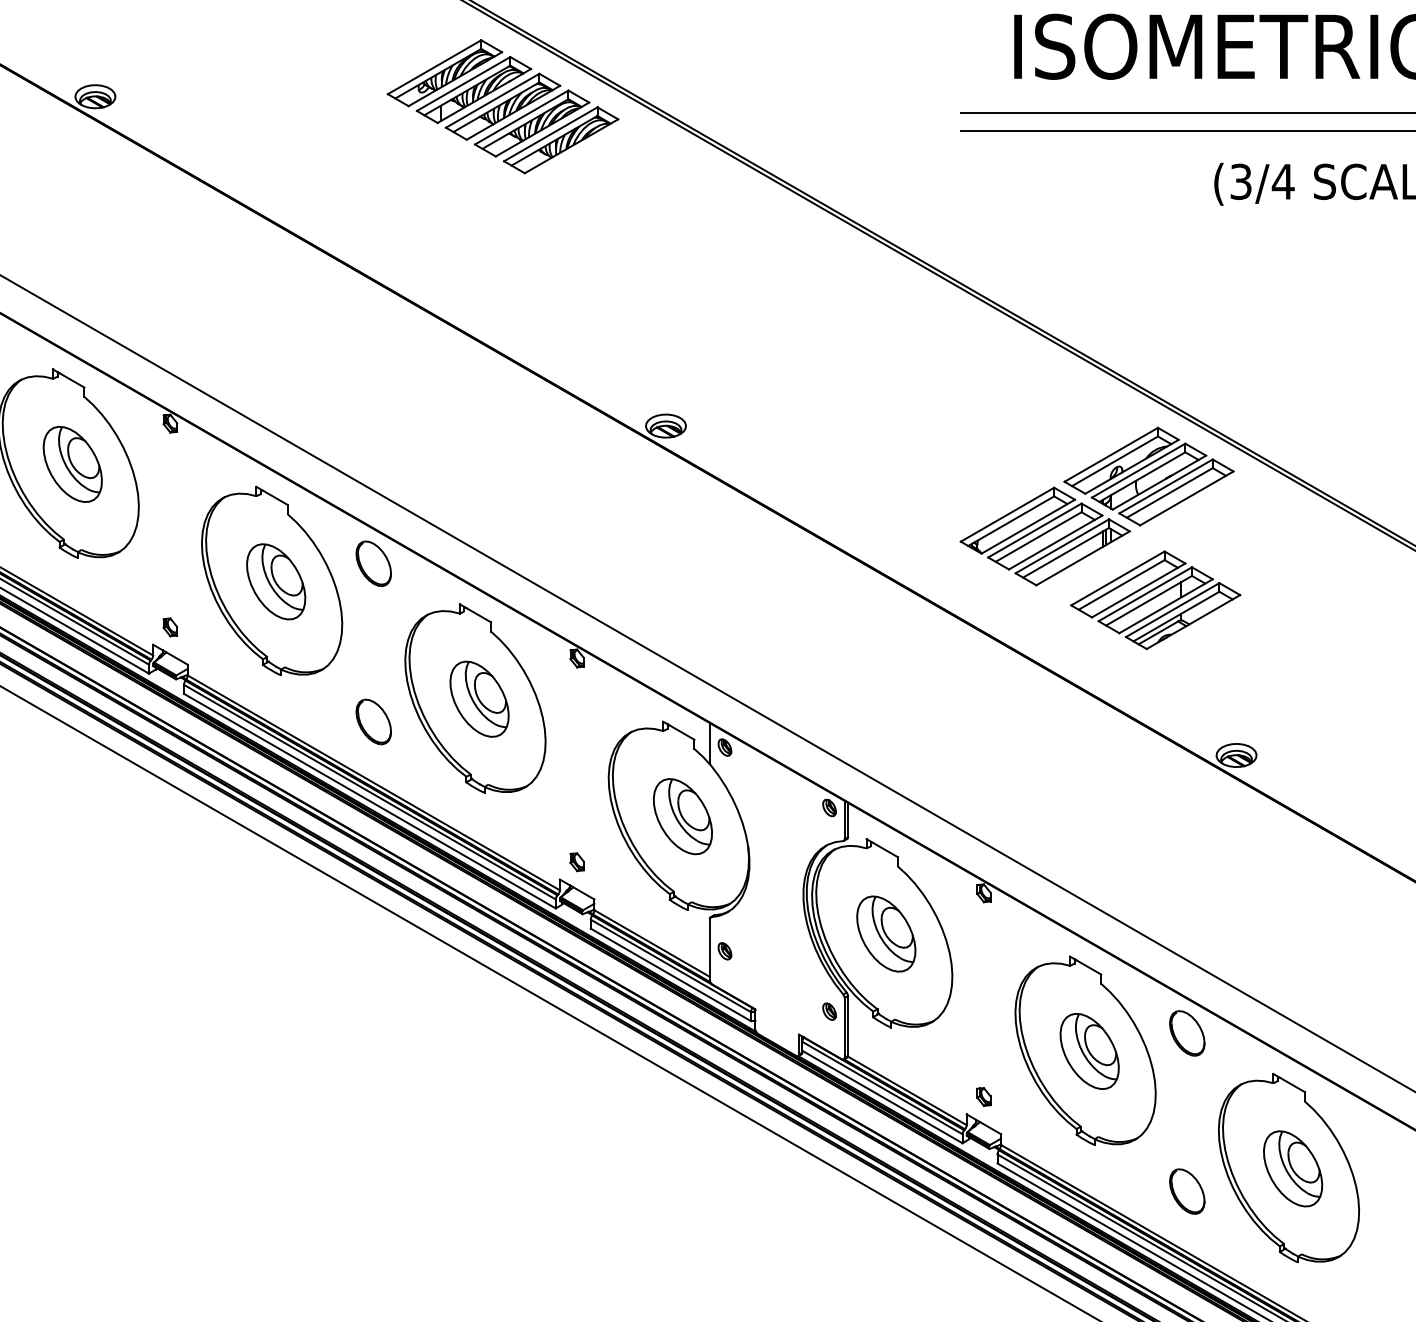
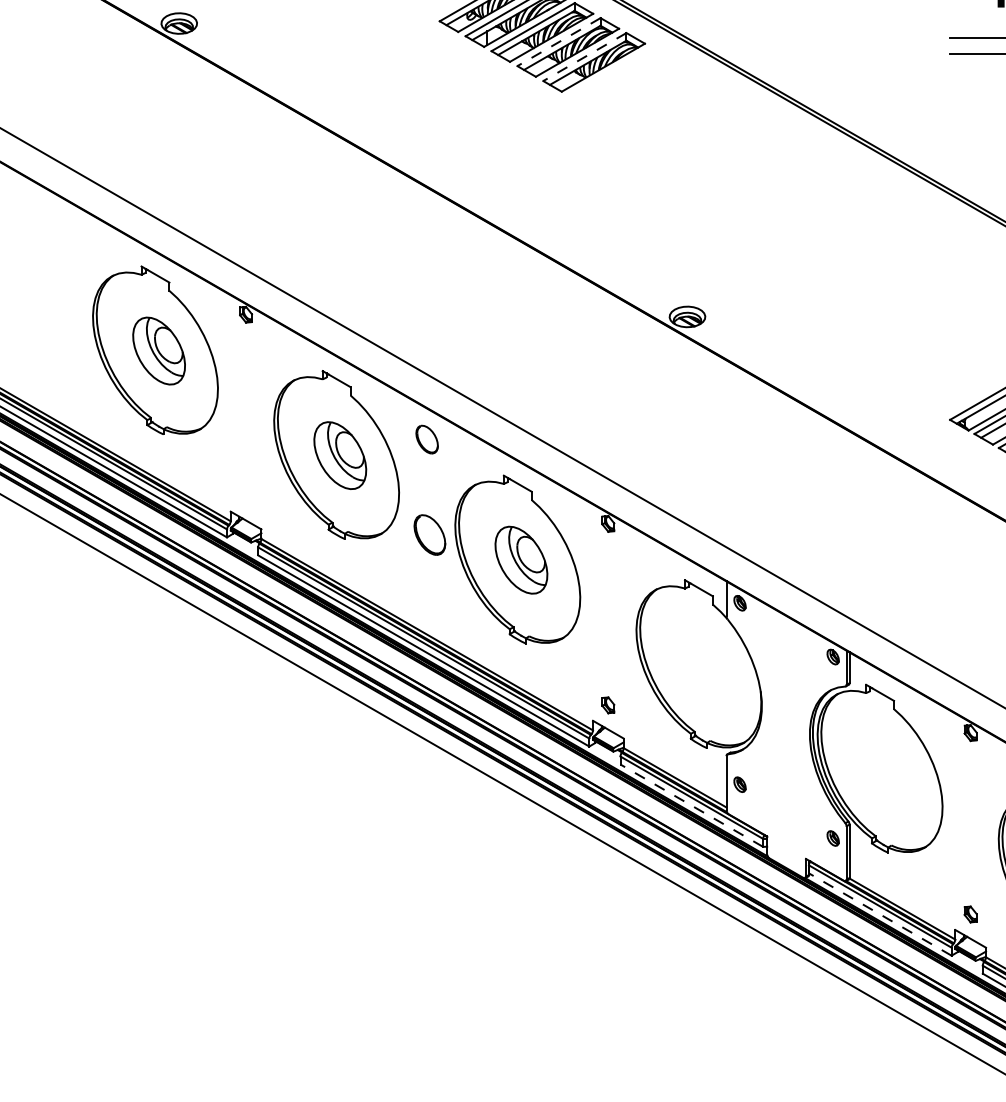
line: (521, 117) -> (558, 42), solid -> dashed
line: (550, 134) -> (584, 57), solid -> dashed
part: (373, 563) -> (426, 439), size x0.7
part: (170, 627) -> (246, 496), removed
part: (373, 721) -> (429, 534), moved
part: (682, 816) -> (702, 664), removed
part: (886, 933) -> (883, 768), removed
line: (670, 974) -> (691, 805), solid -> dashed
line: (882, 1096) -> (880, 914), solid -> dashed

